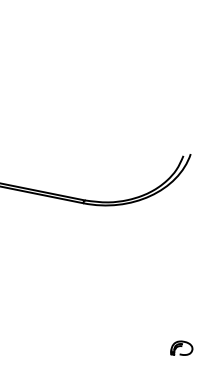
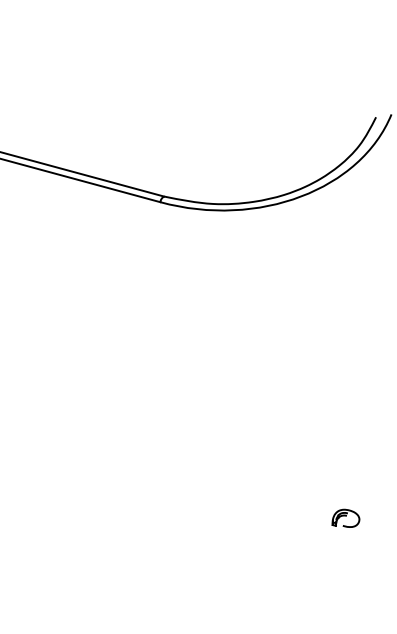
part: (181, 347) -> (345, 516), size x0.6

